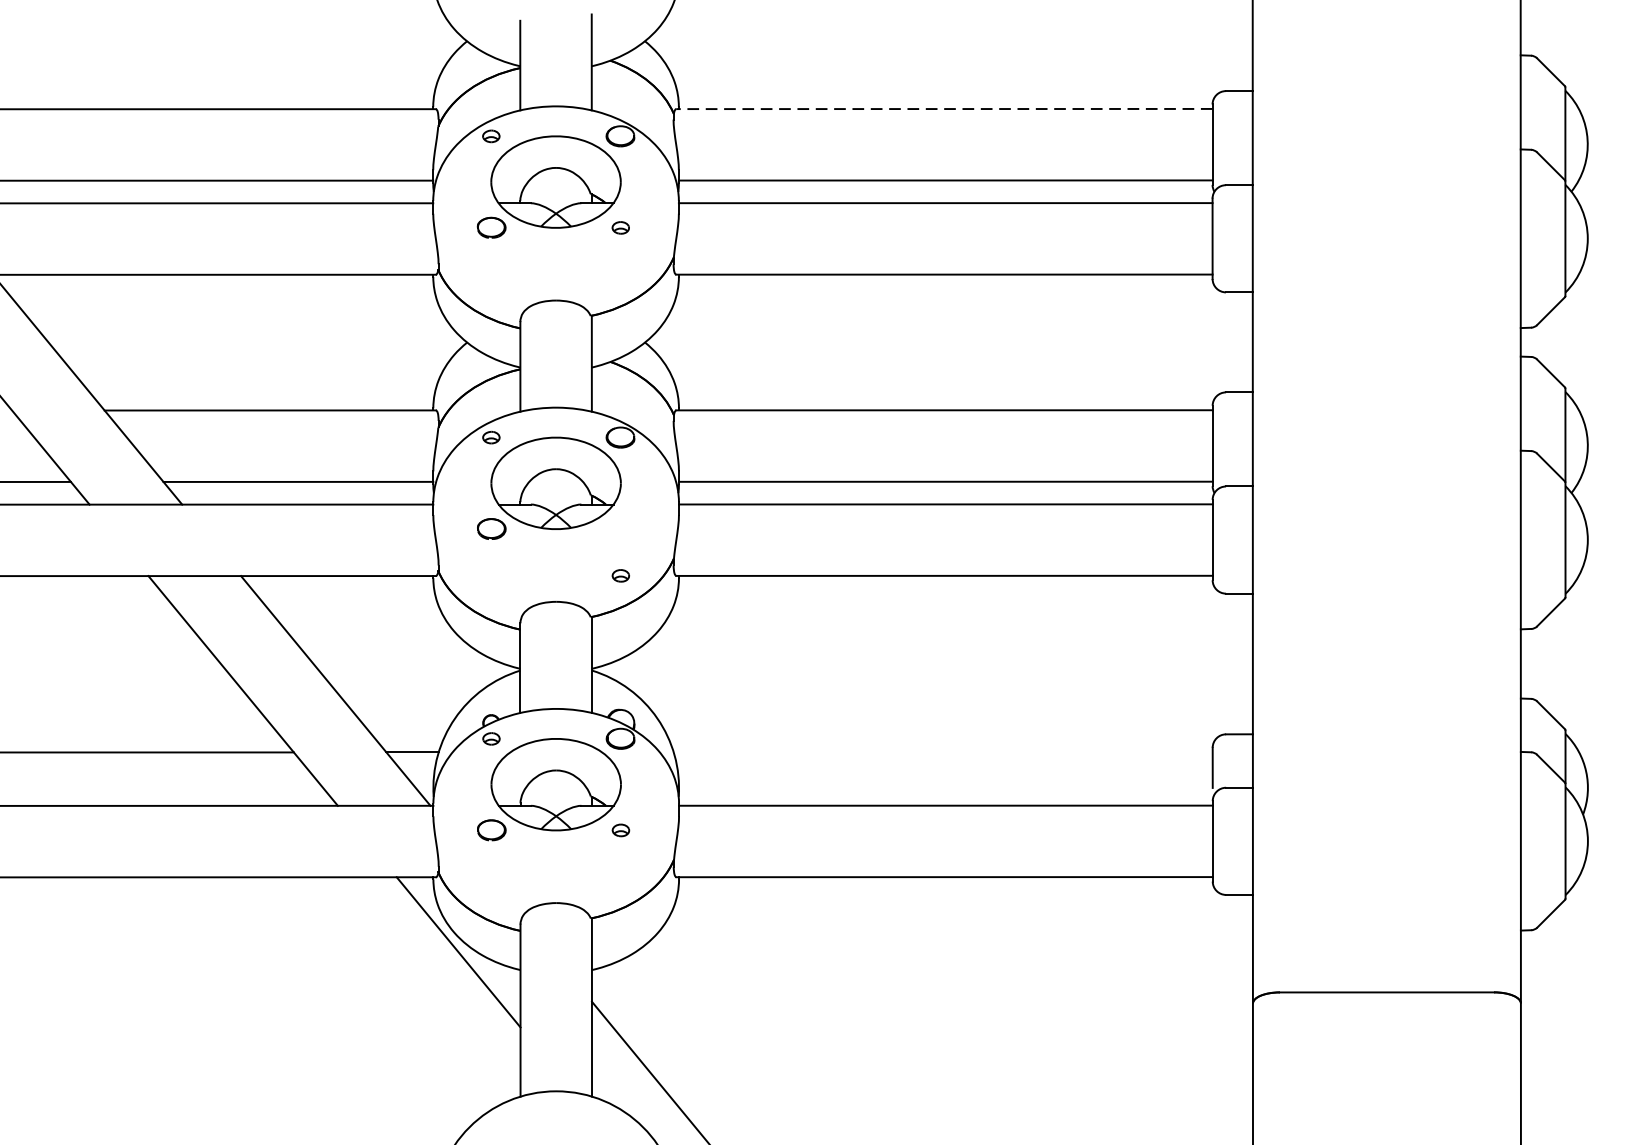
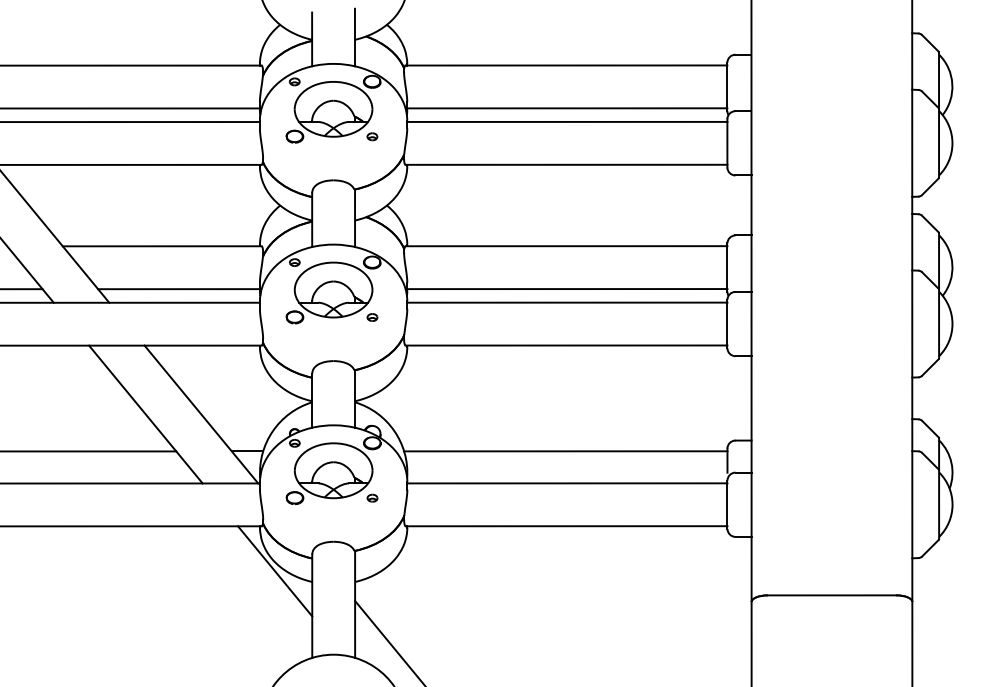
line: (944, 109) -> (566, 65), dashed -> solid
part: (620, 575) -> (372, 317), moved
line: (942, 752) -> (565, 451), added

